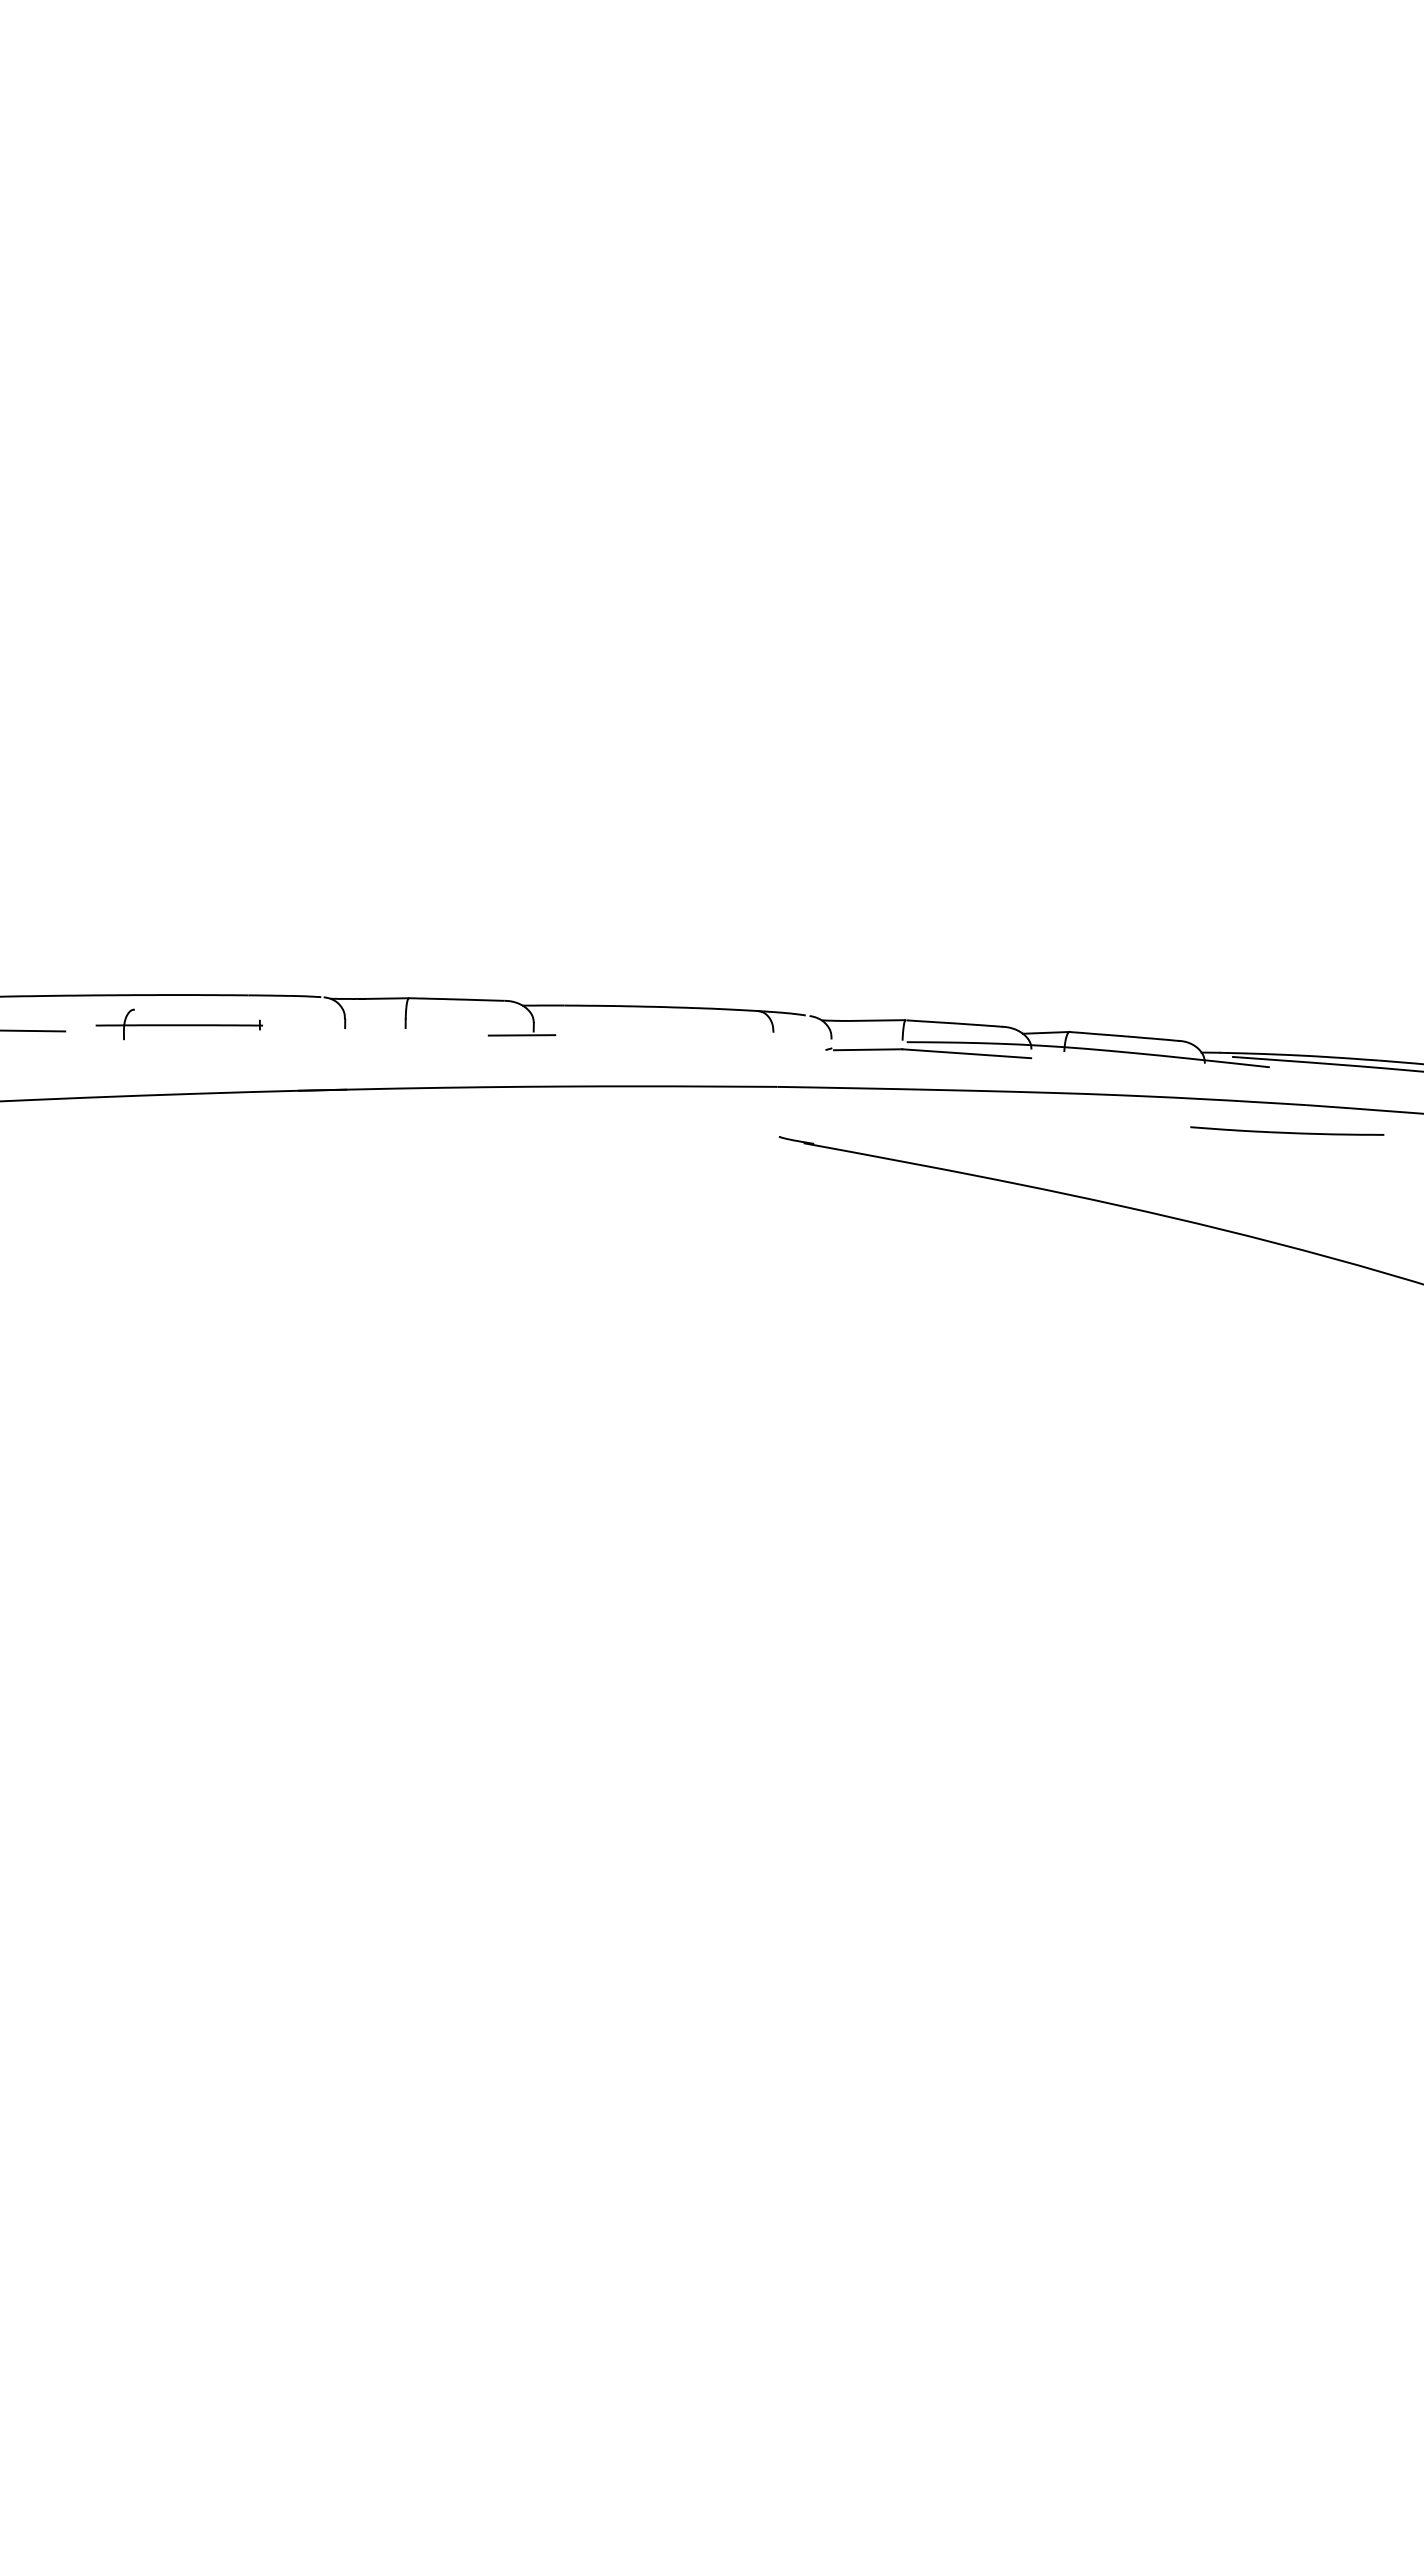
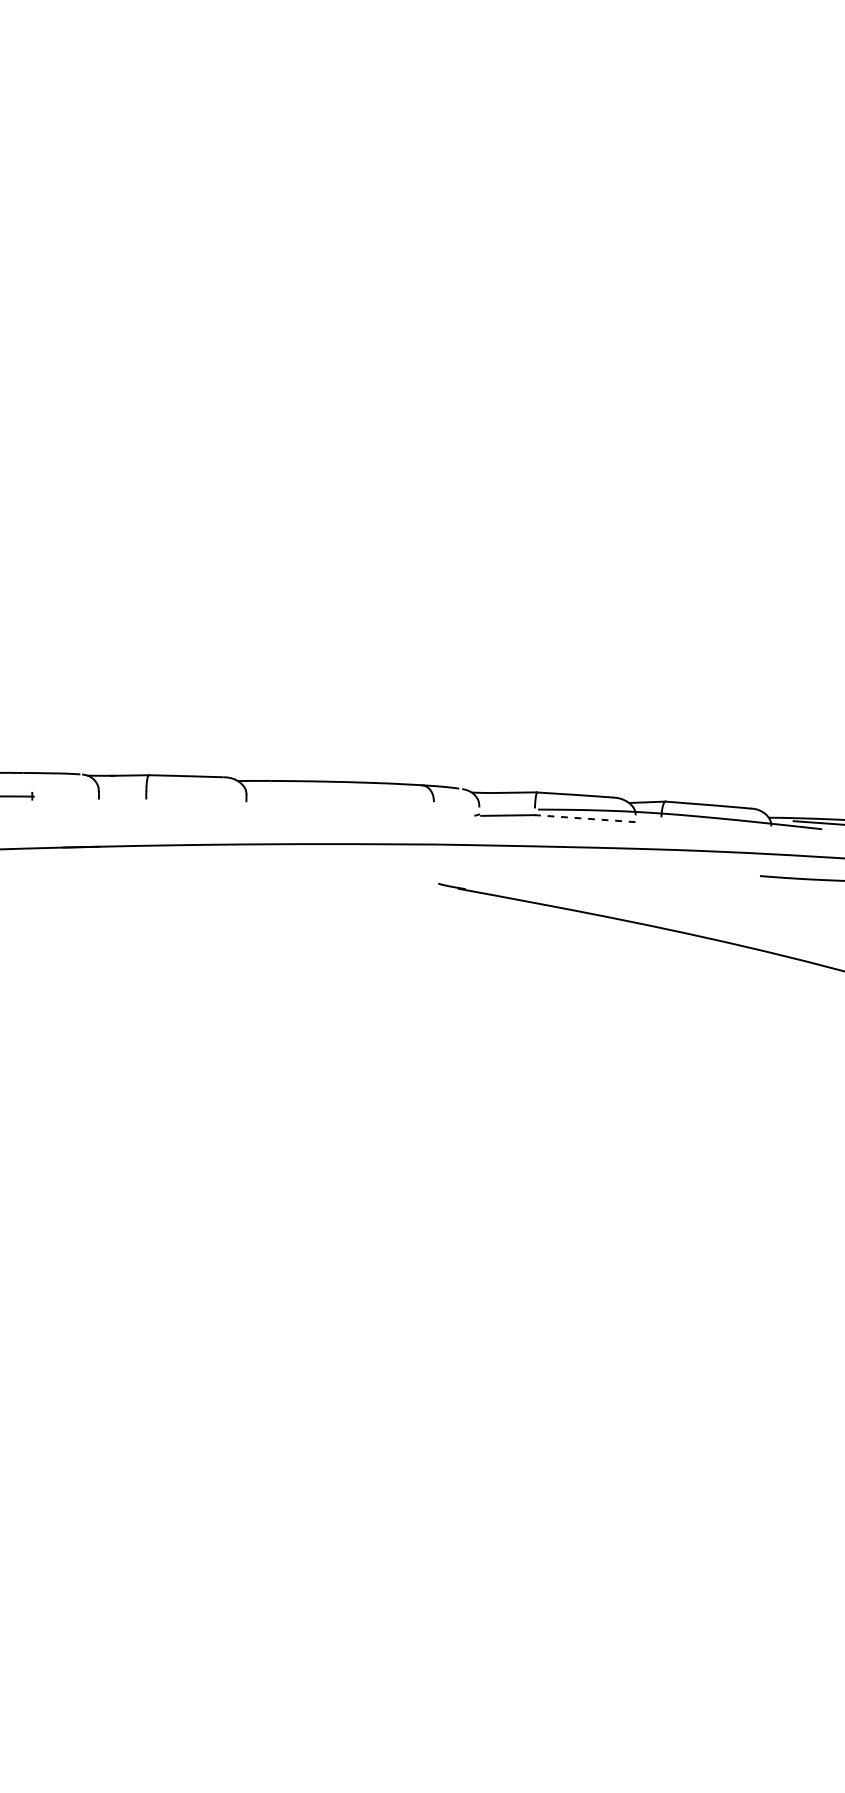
line: (521, 1035) -> (236, 804), removed
line: (966, 1053) -> (584, 818), solid -> dashed

